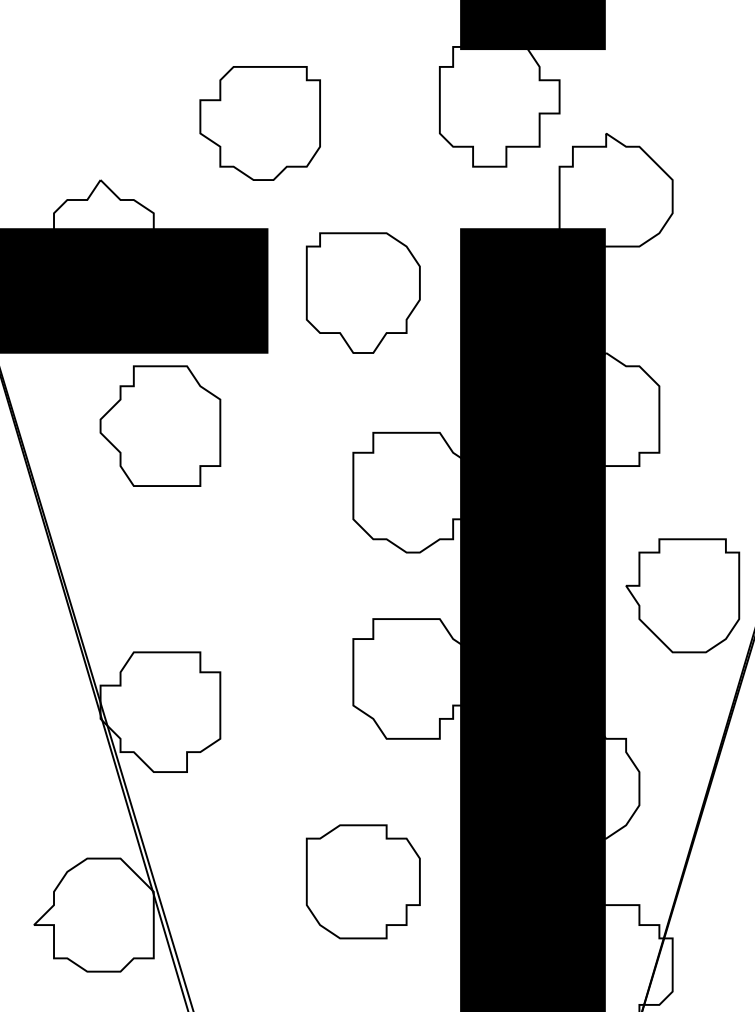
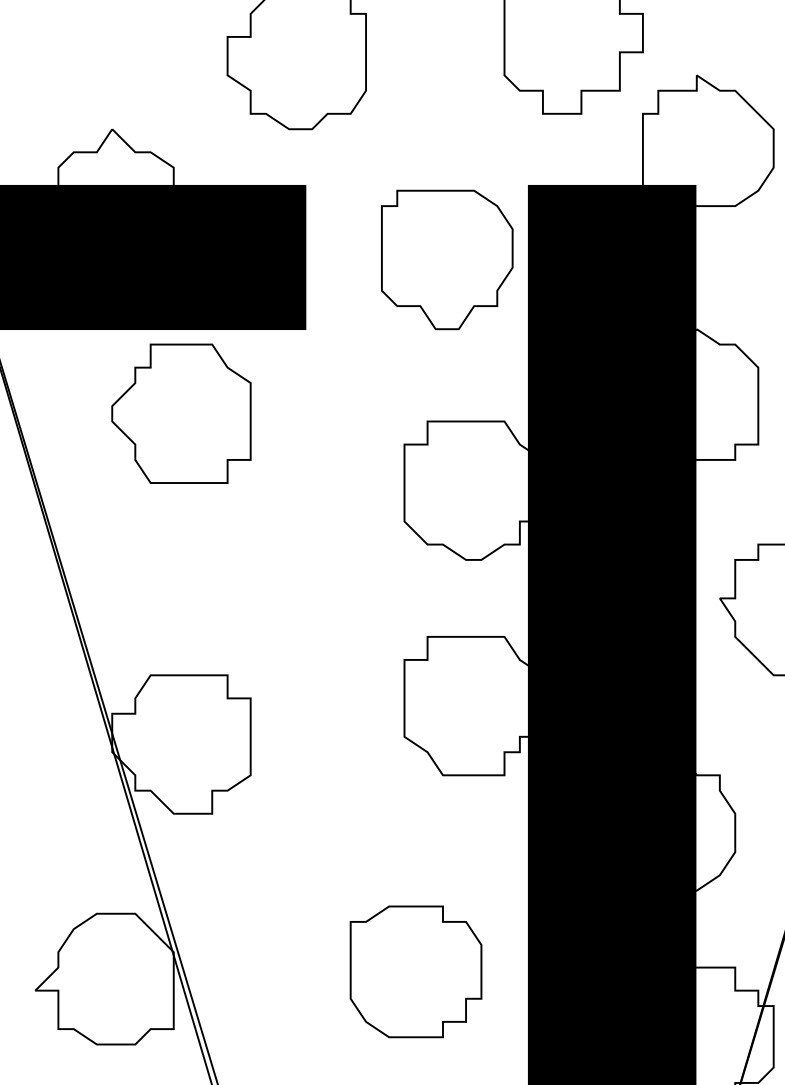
part: (362, 292) -> (446, 259), moved
part: (362, 881) -> (415, 971), moved

